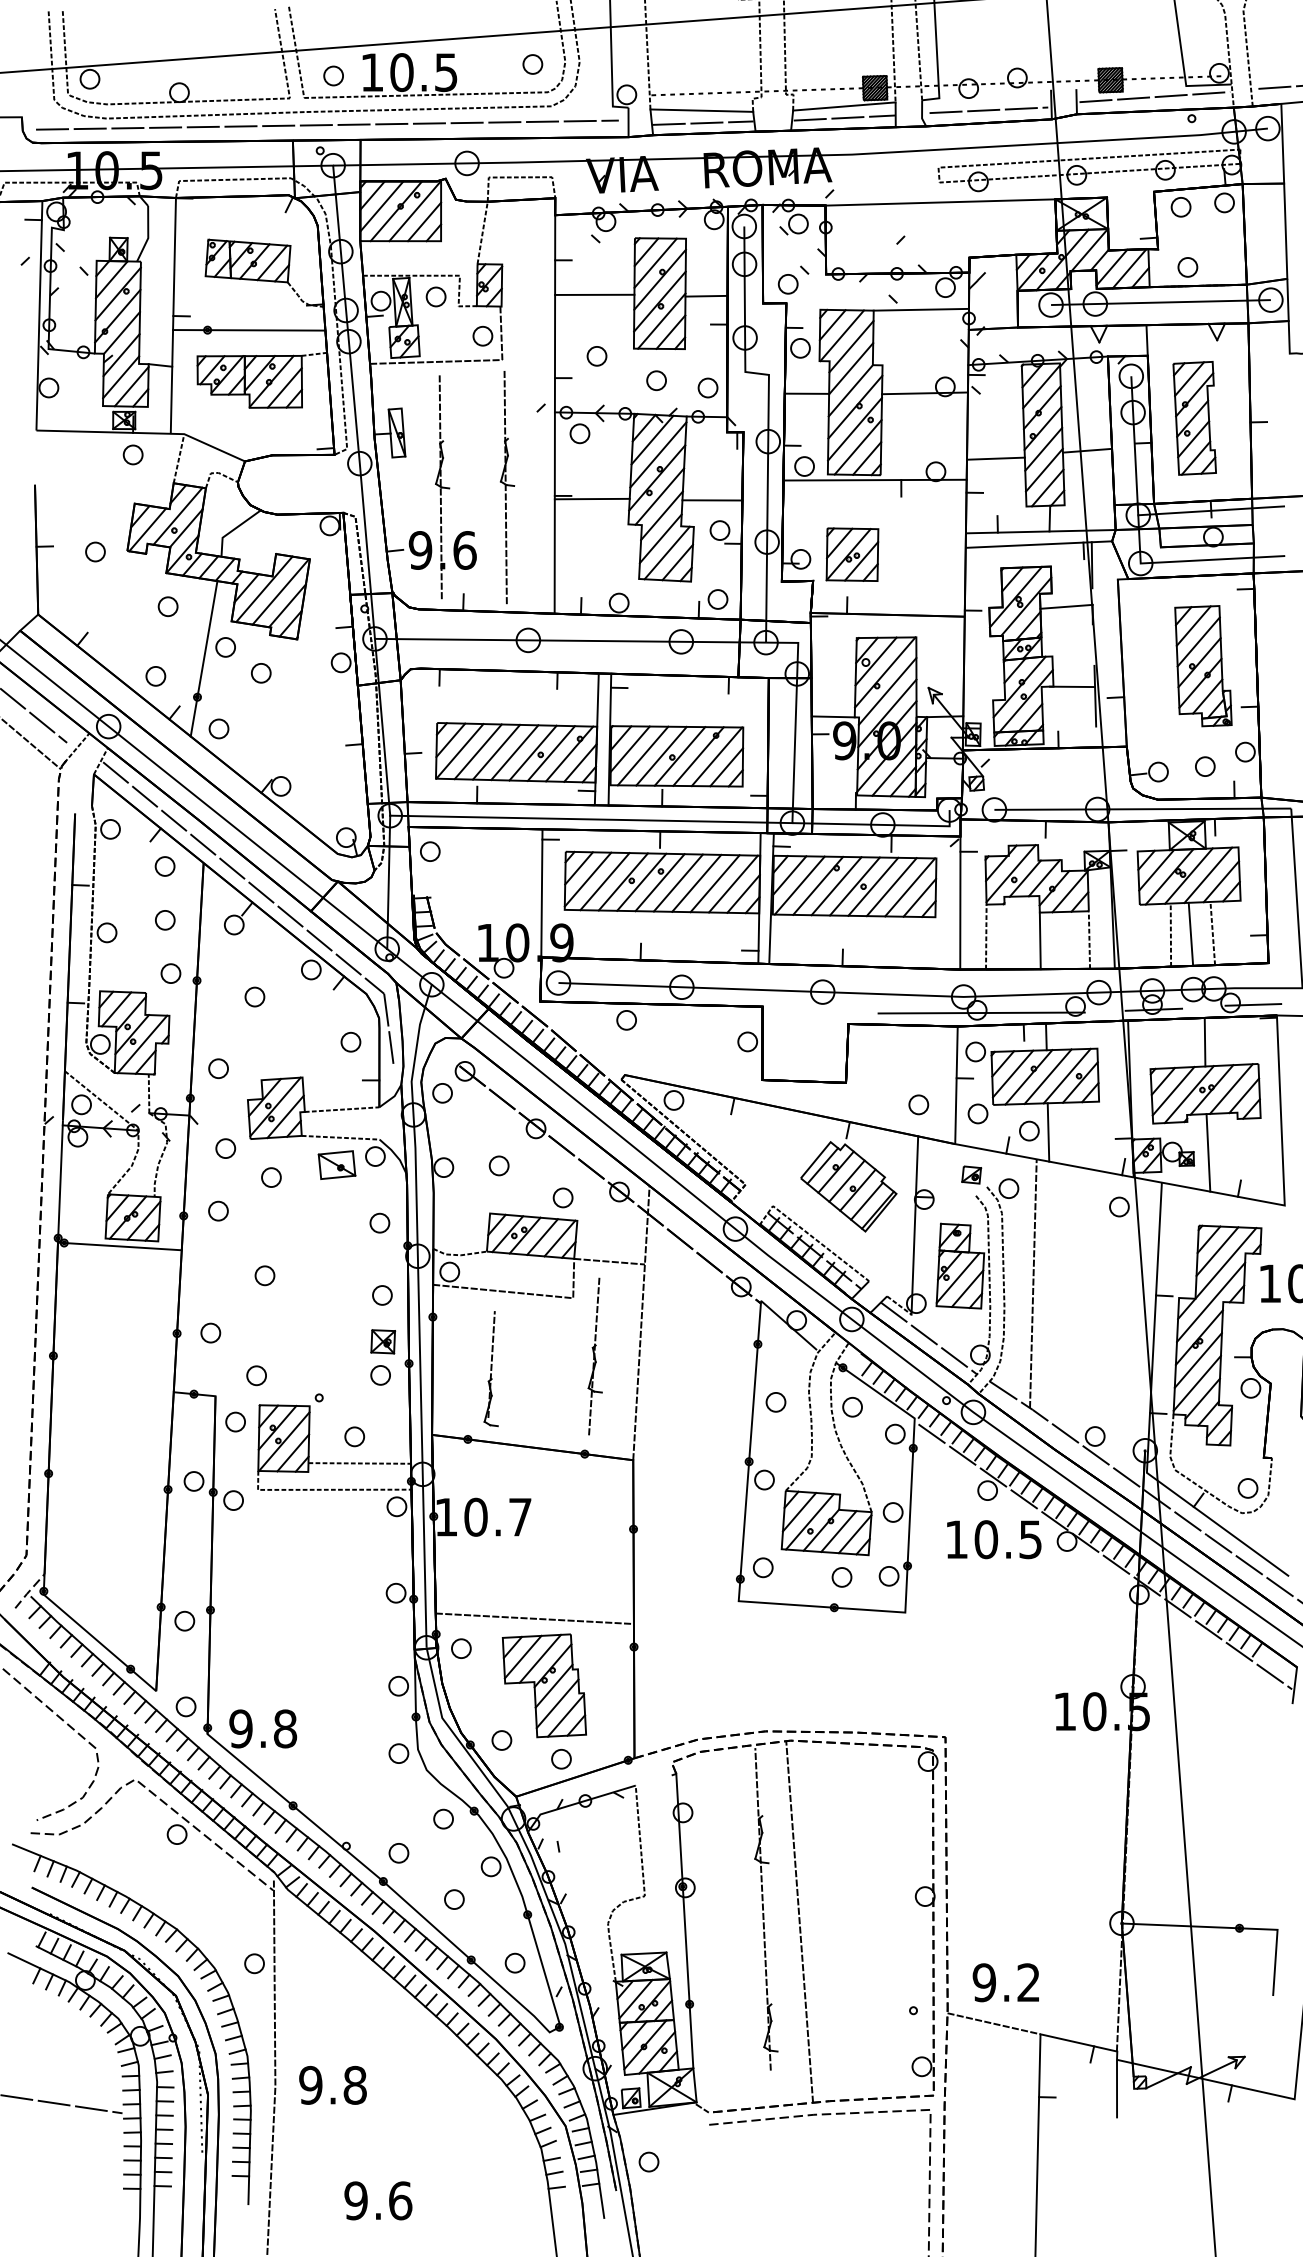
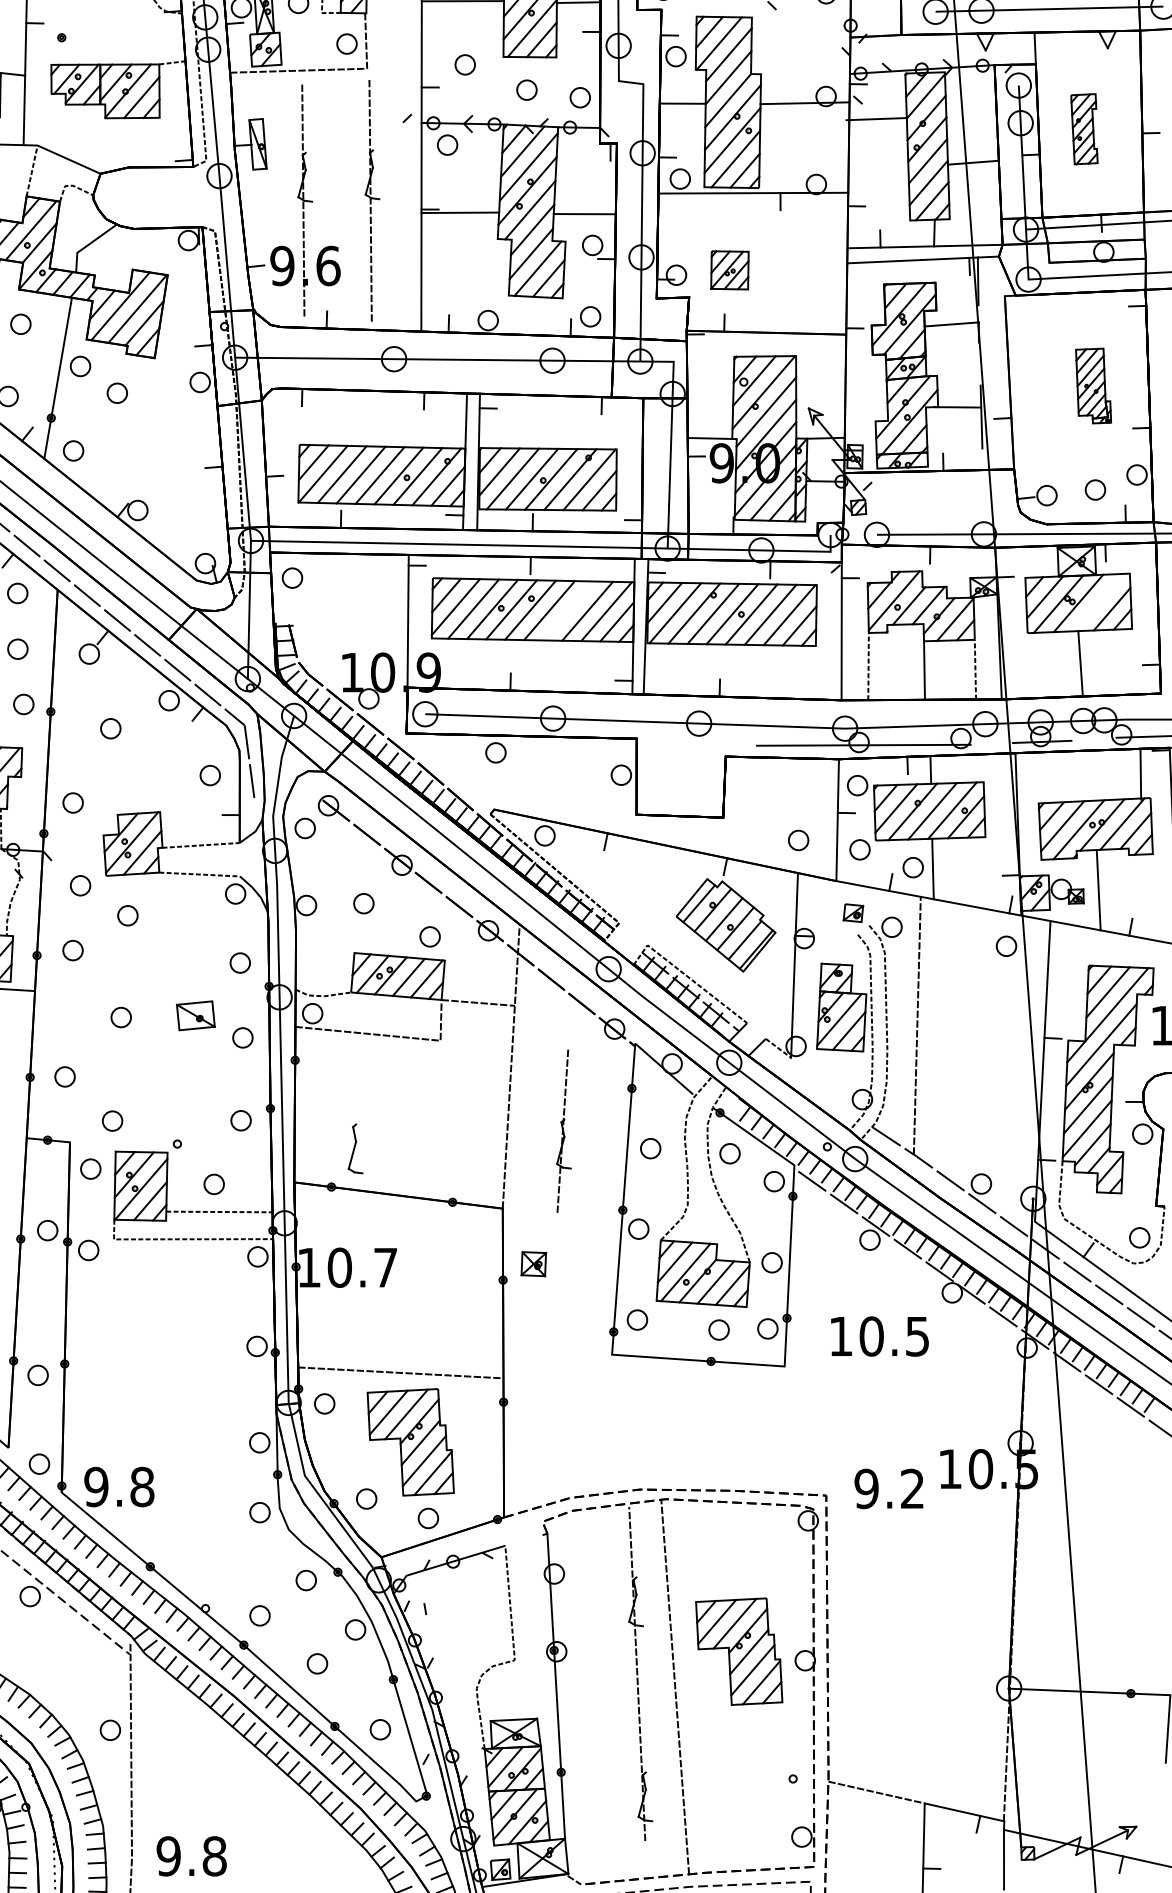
line: (921, 309) -> (801, 16), removed
line: (249, 330) -> (105, 38), removed
part: (1194, 418) -> (1084, 129), size x0.6
line: (995, 458) -> (876, 118), moved
part: (852, 554) -> (729, 270), size x0.7
part: (1203, 666) -> (1093, 386), size x0.6
line: (1208, 875) -> (1098, 602), removed
line: (696, 882) -> (568, 610), removed
line: (1212, 933) -> (1102, 662), removed
line: (1170, 934) -> (1059, 663), removed
line: (1204, 1041) -> (1140, 773), moved
part: (336, 1164) -> (195, 1015), moved
line: (928, 1338) -> (808, 1082), removed
part: (383, 1341) -> (534, 1263), moved
part: (594, 1356) -> (563, 1131), moved
line: (491, 1364) -> (355, 1109), removed
text: (994, 1539) -> (880, 1336), moved
part: (860, 1887) -> (738, 1651), added
text: (1005, 1982) -> (888, 1488), moved

